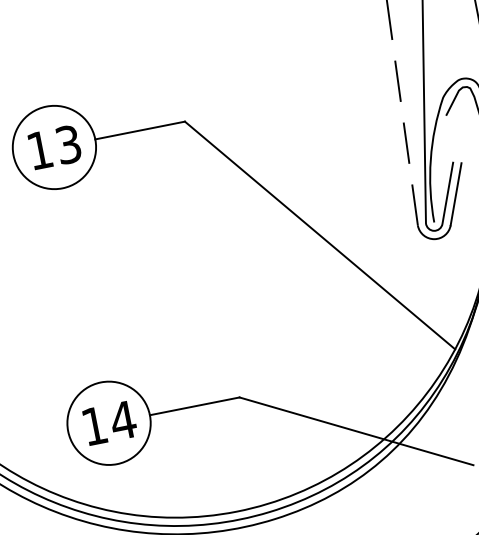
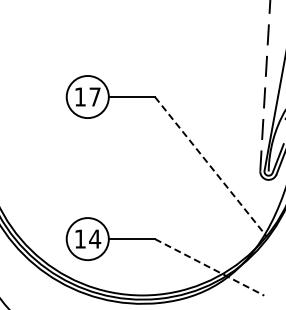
text: (67, 143) -> (94, 96), 13 -> 17
line: (321, 236) -> (211, 167), solid -> dashed
line: (356, 431) -> (209, 267), solid -> dashed

